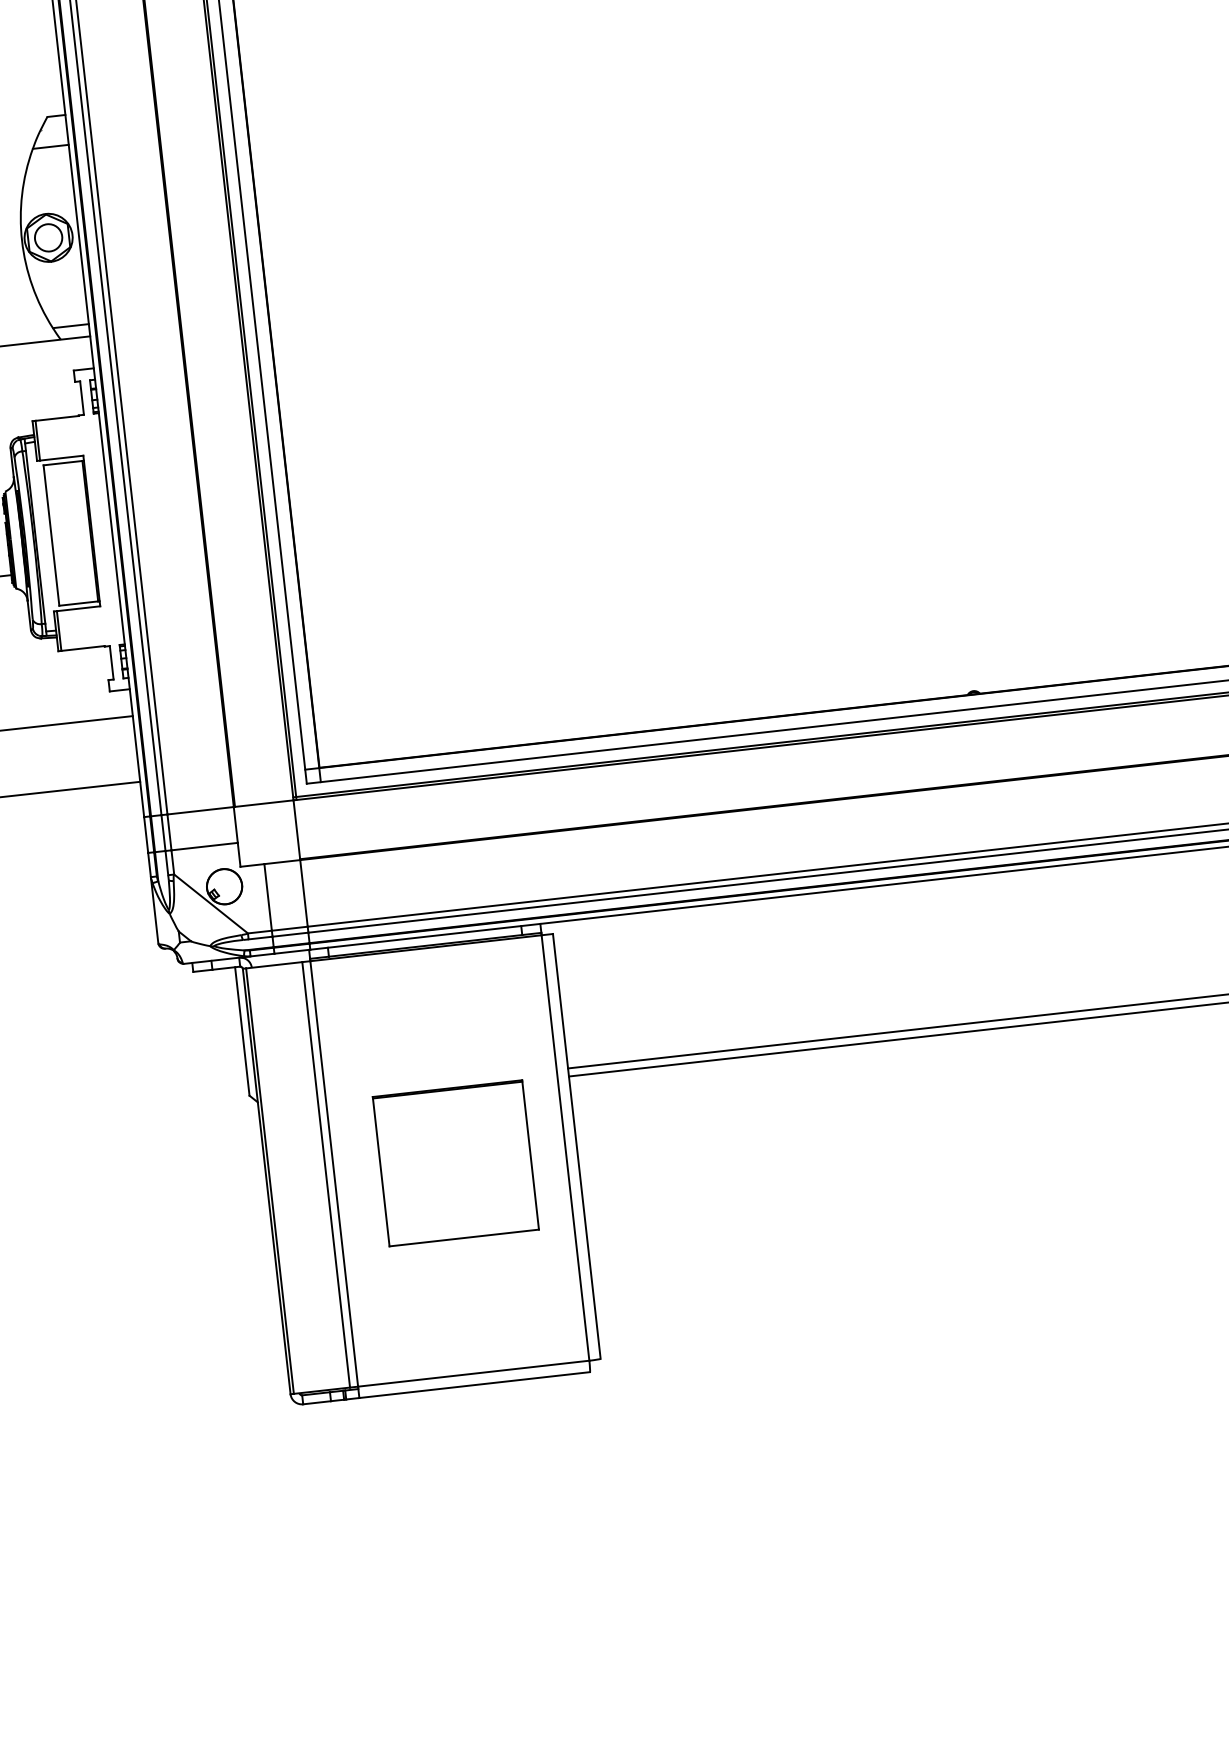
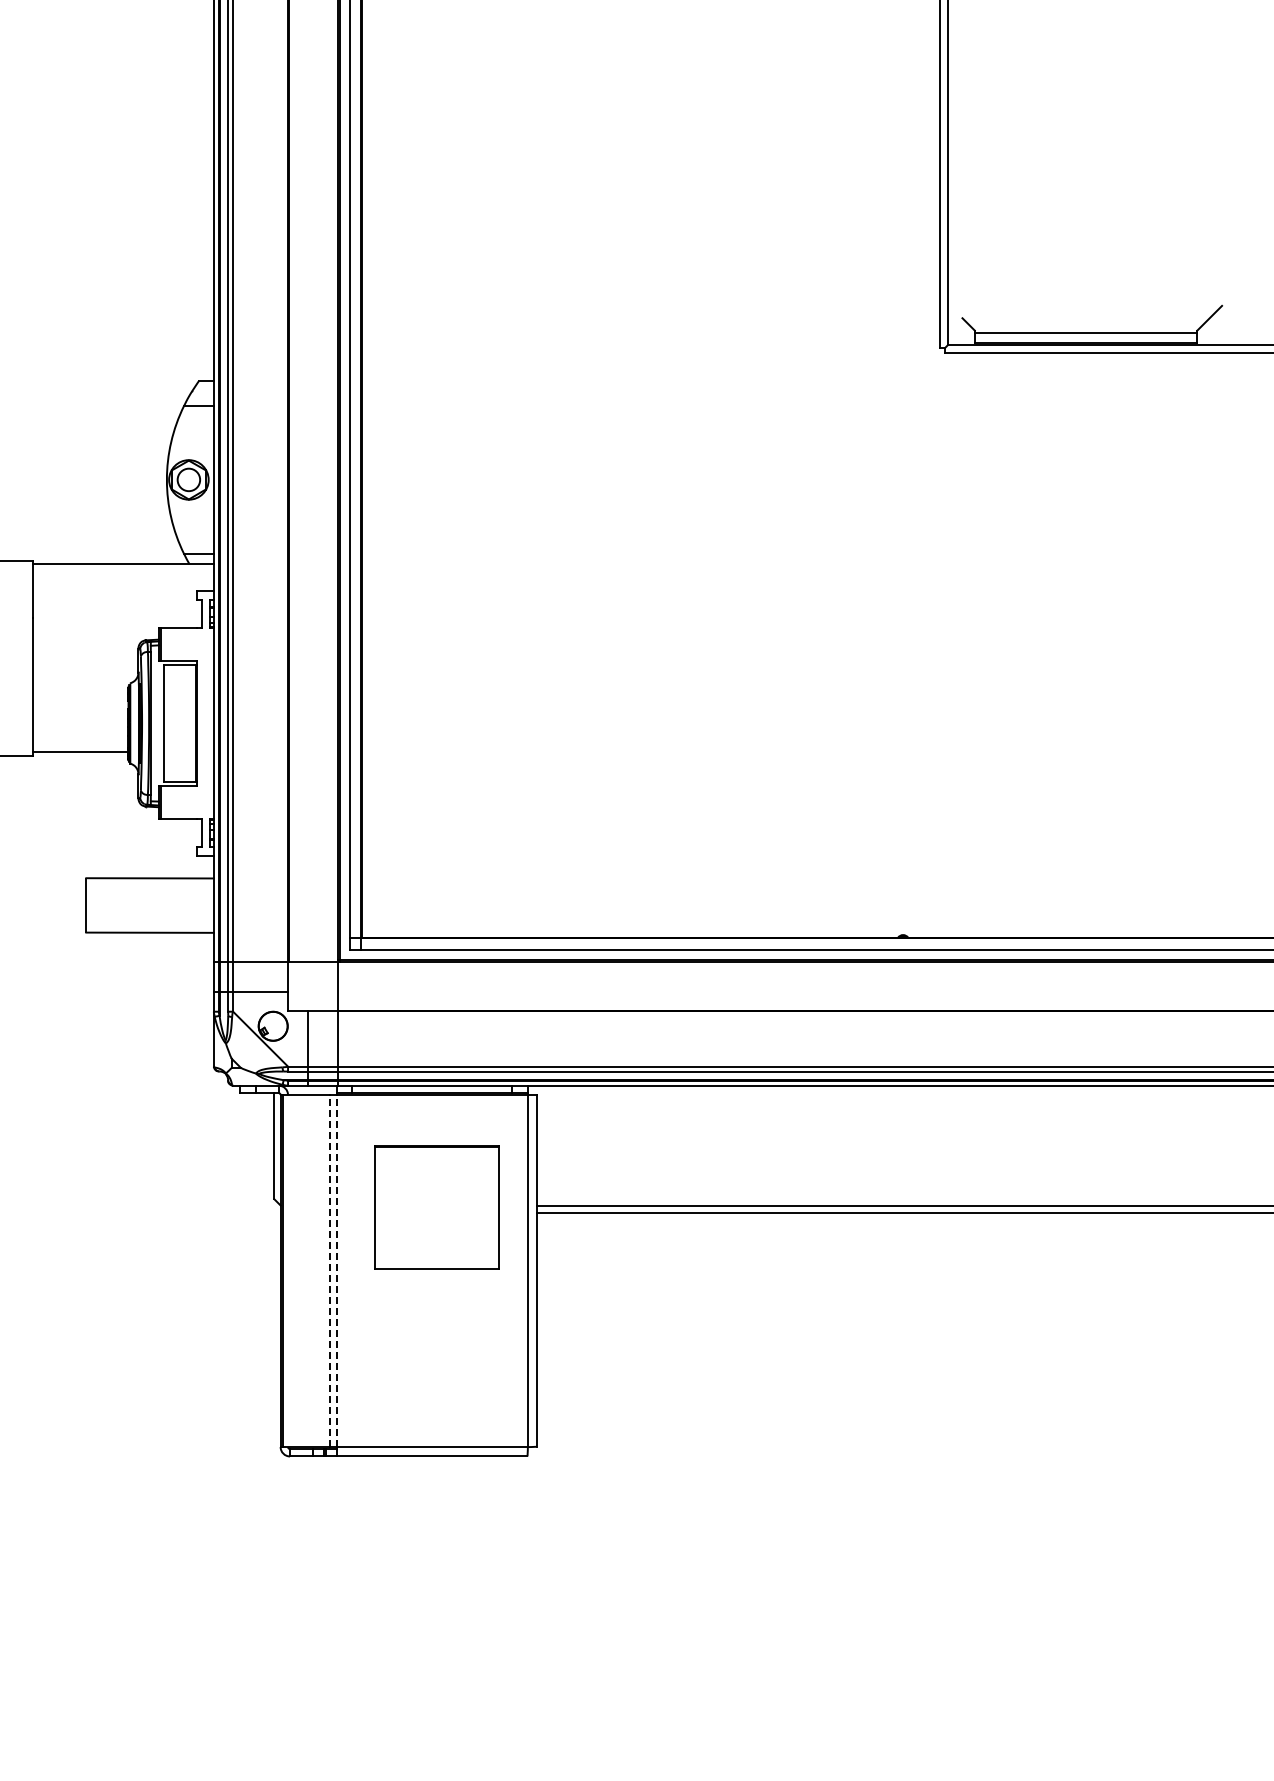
part: (455, 1163) -> (436, 1207), moved
line: (334, 1173) -> (336, 1270), solid -> dashed
line: (325, 1174) -> (329, 1270), solid -> dashed

